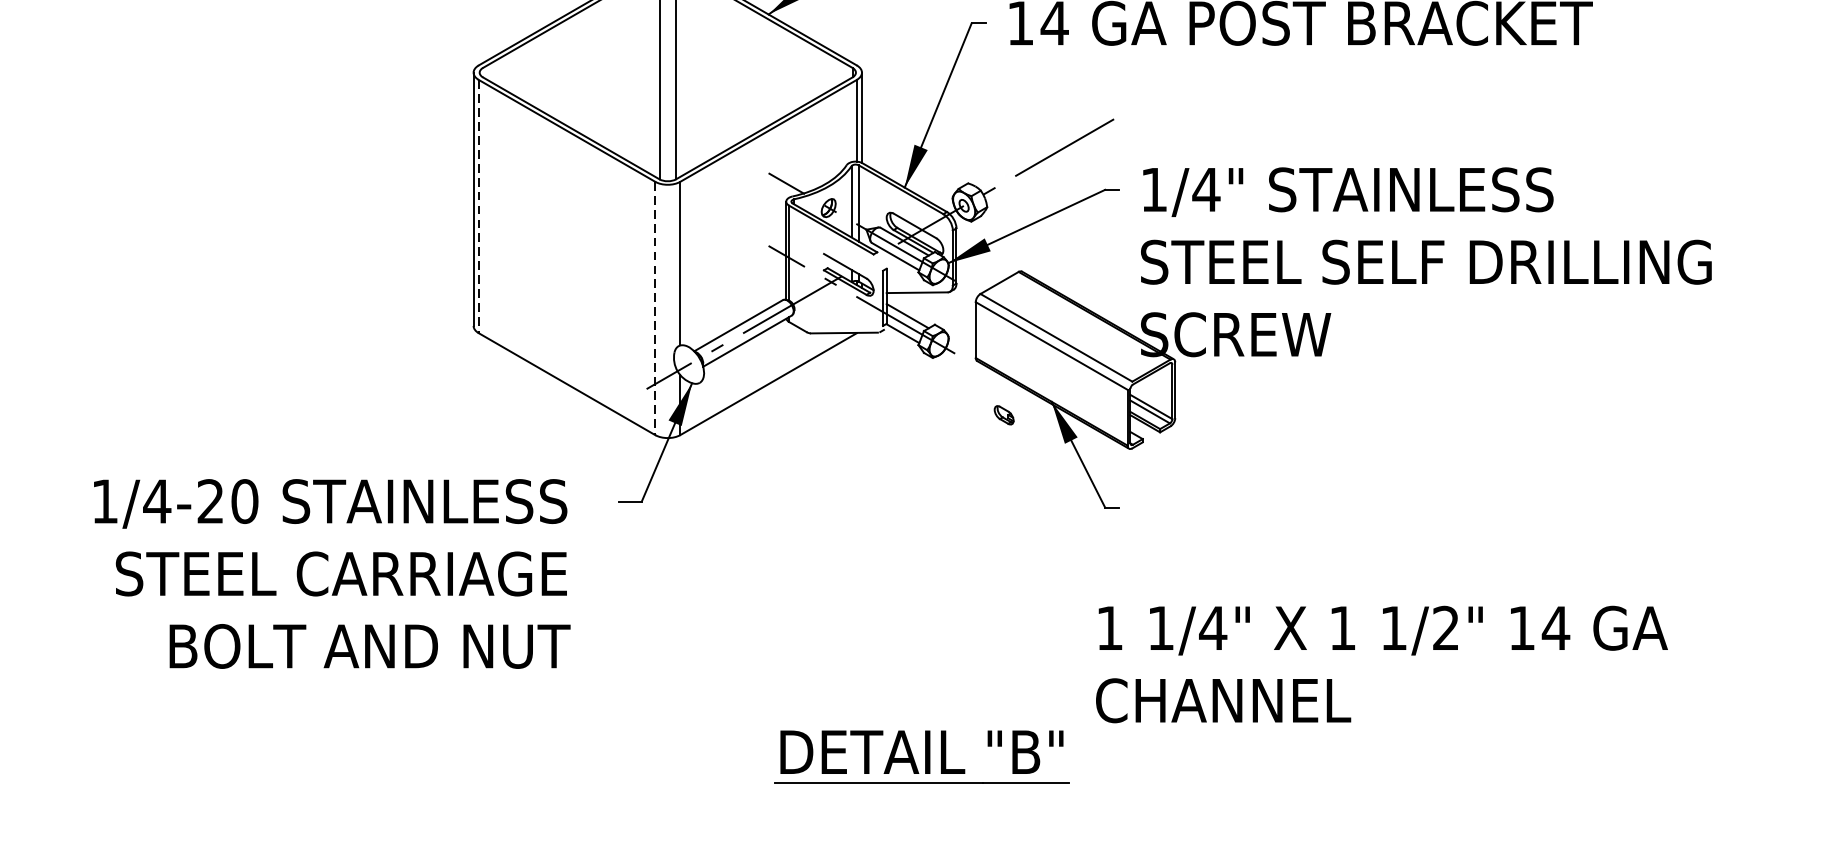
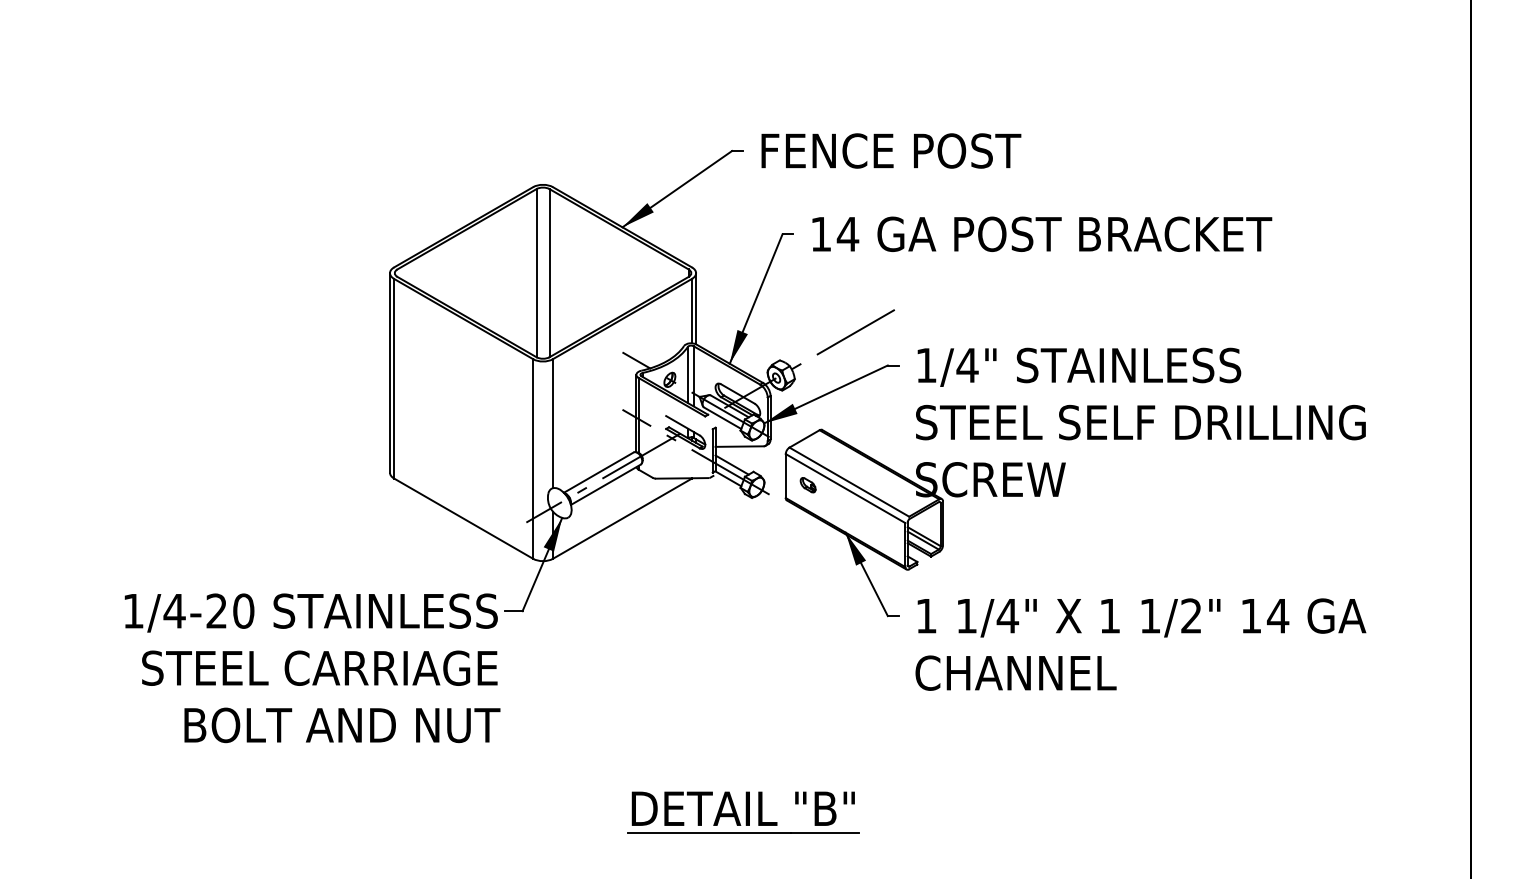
line: (479, 206) -> (394, 378), dashed -> solid
line: (655, 307) -> (533, 458), dashed -> solid
part: (1003, 415) -> (807, 485), moved
text: (332, 574) -> (312, 668), moved
text: (1381, 664) -> (1140, 644), moved

